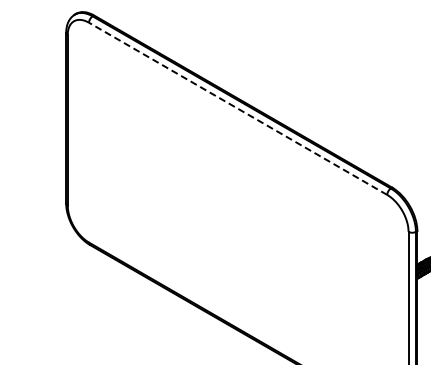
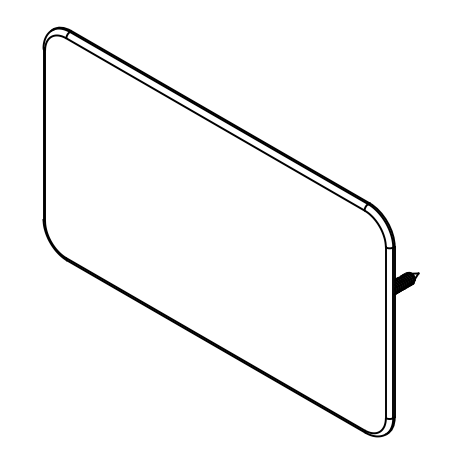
line: (238, 108) -> (215, 124), dashed -> solid

